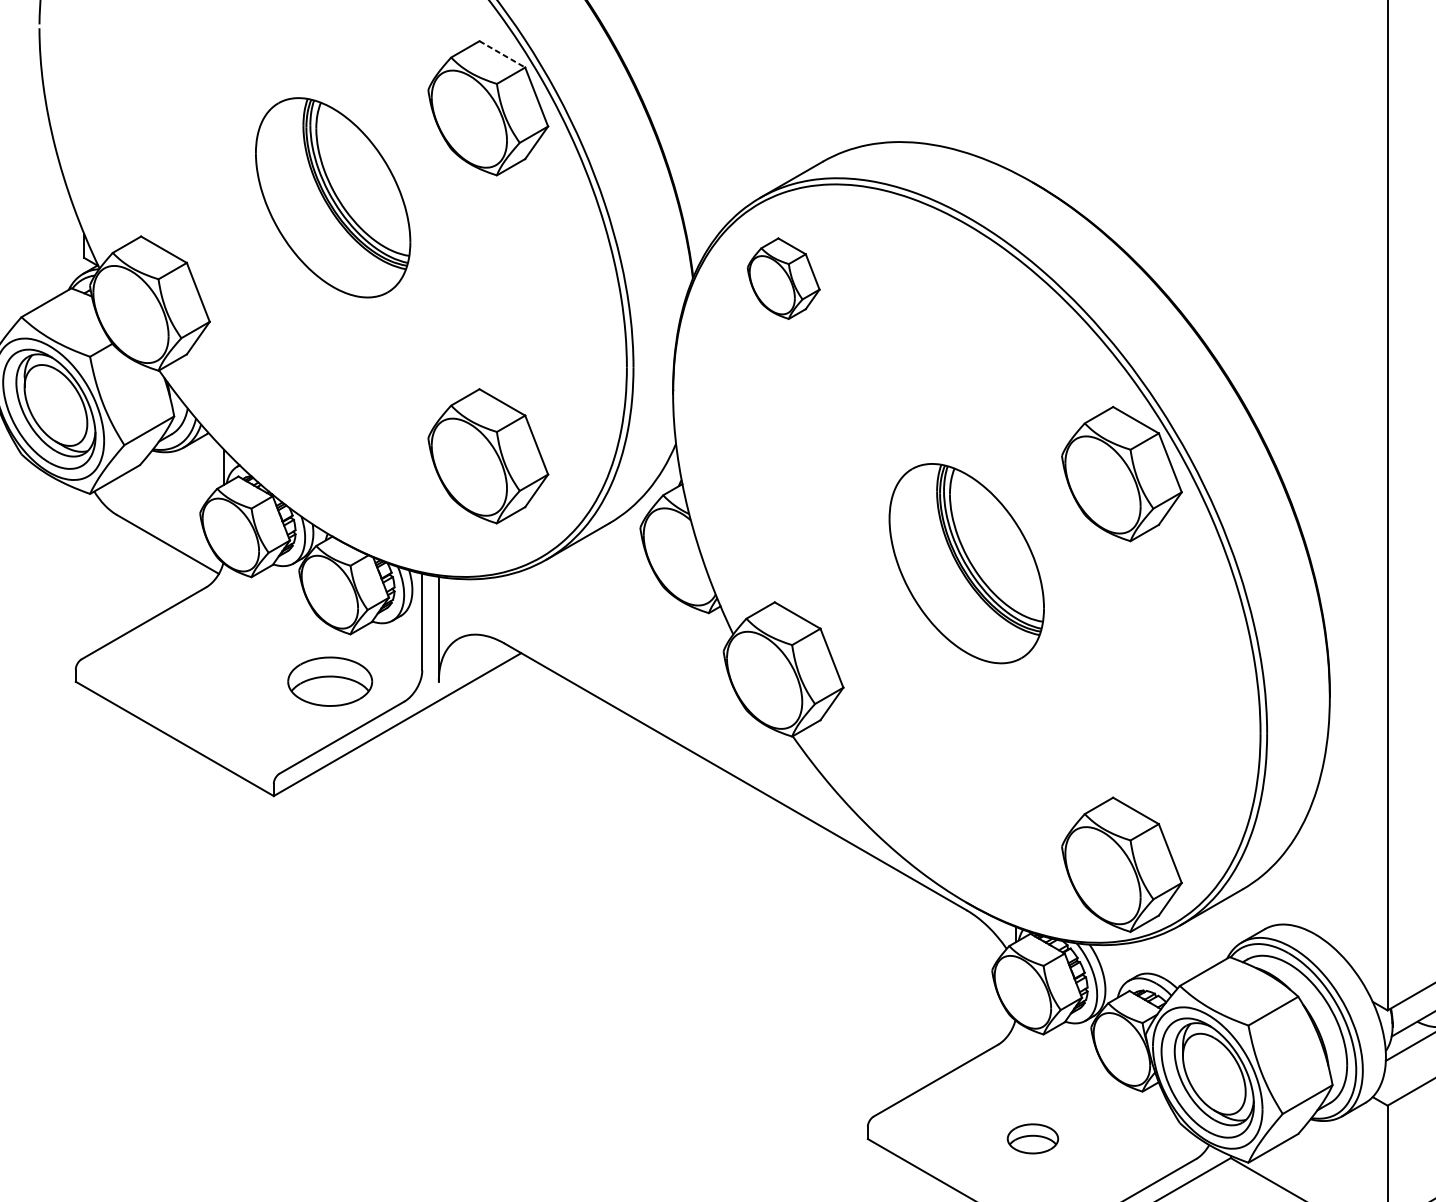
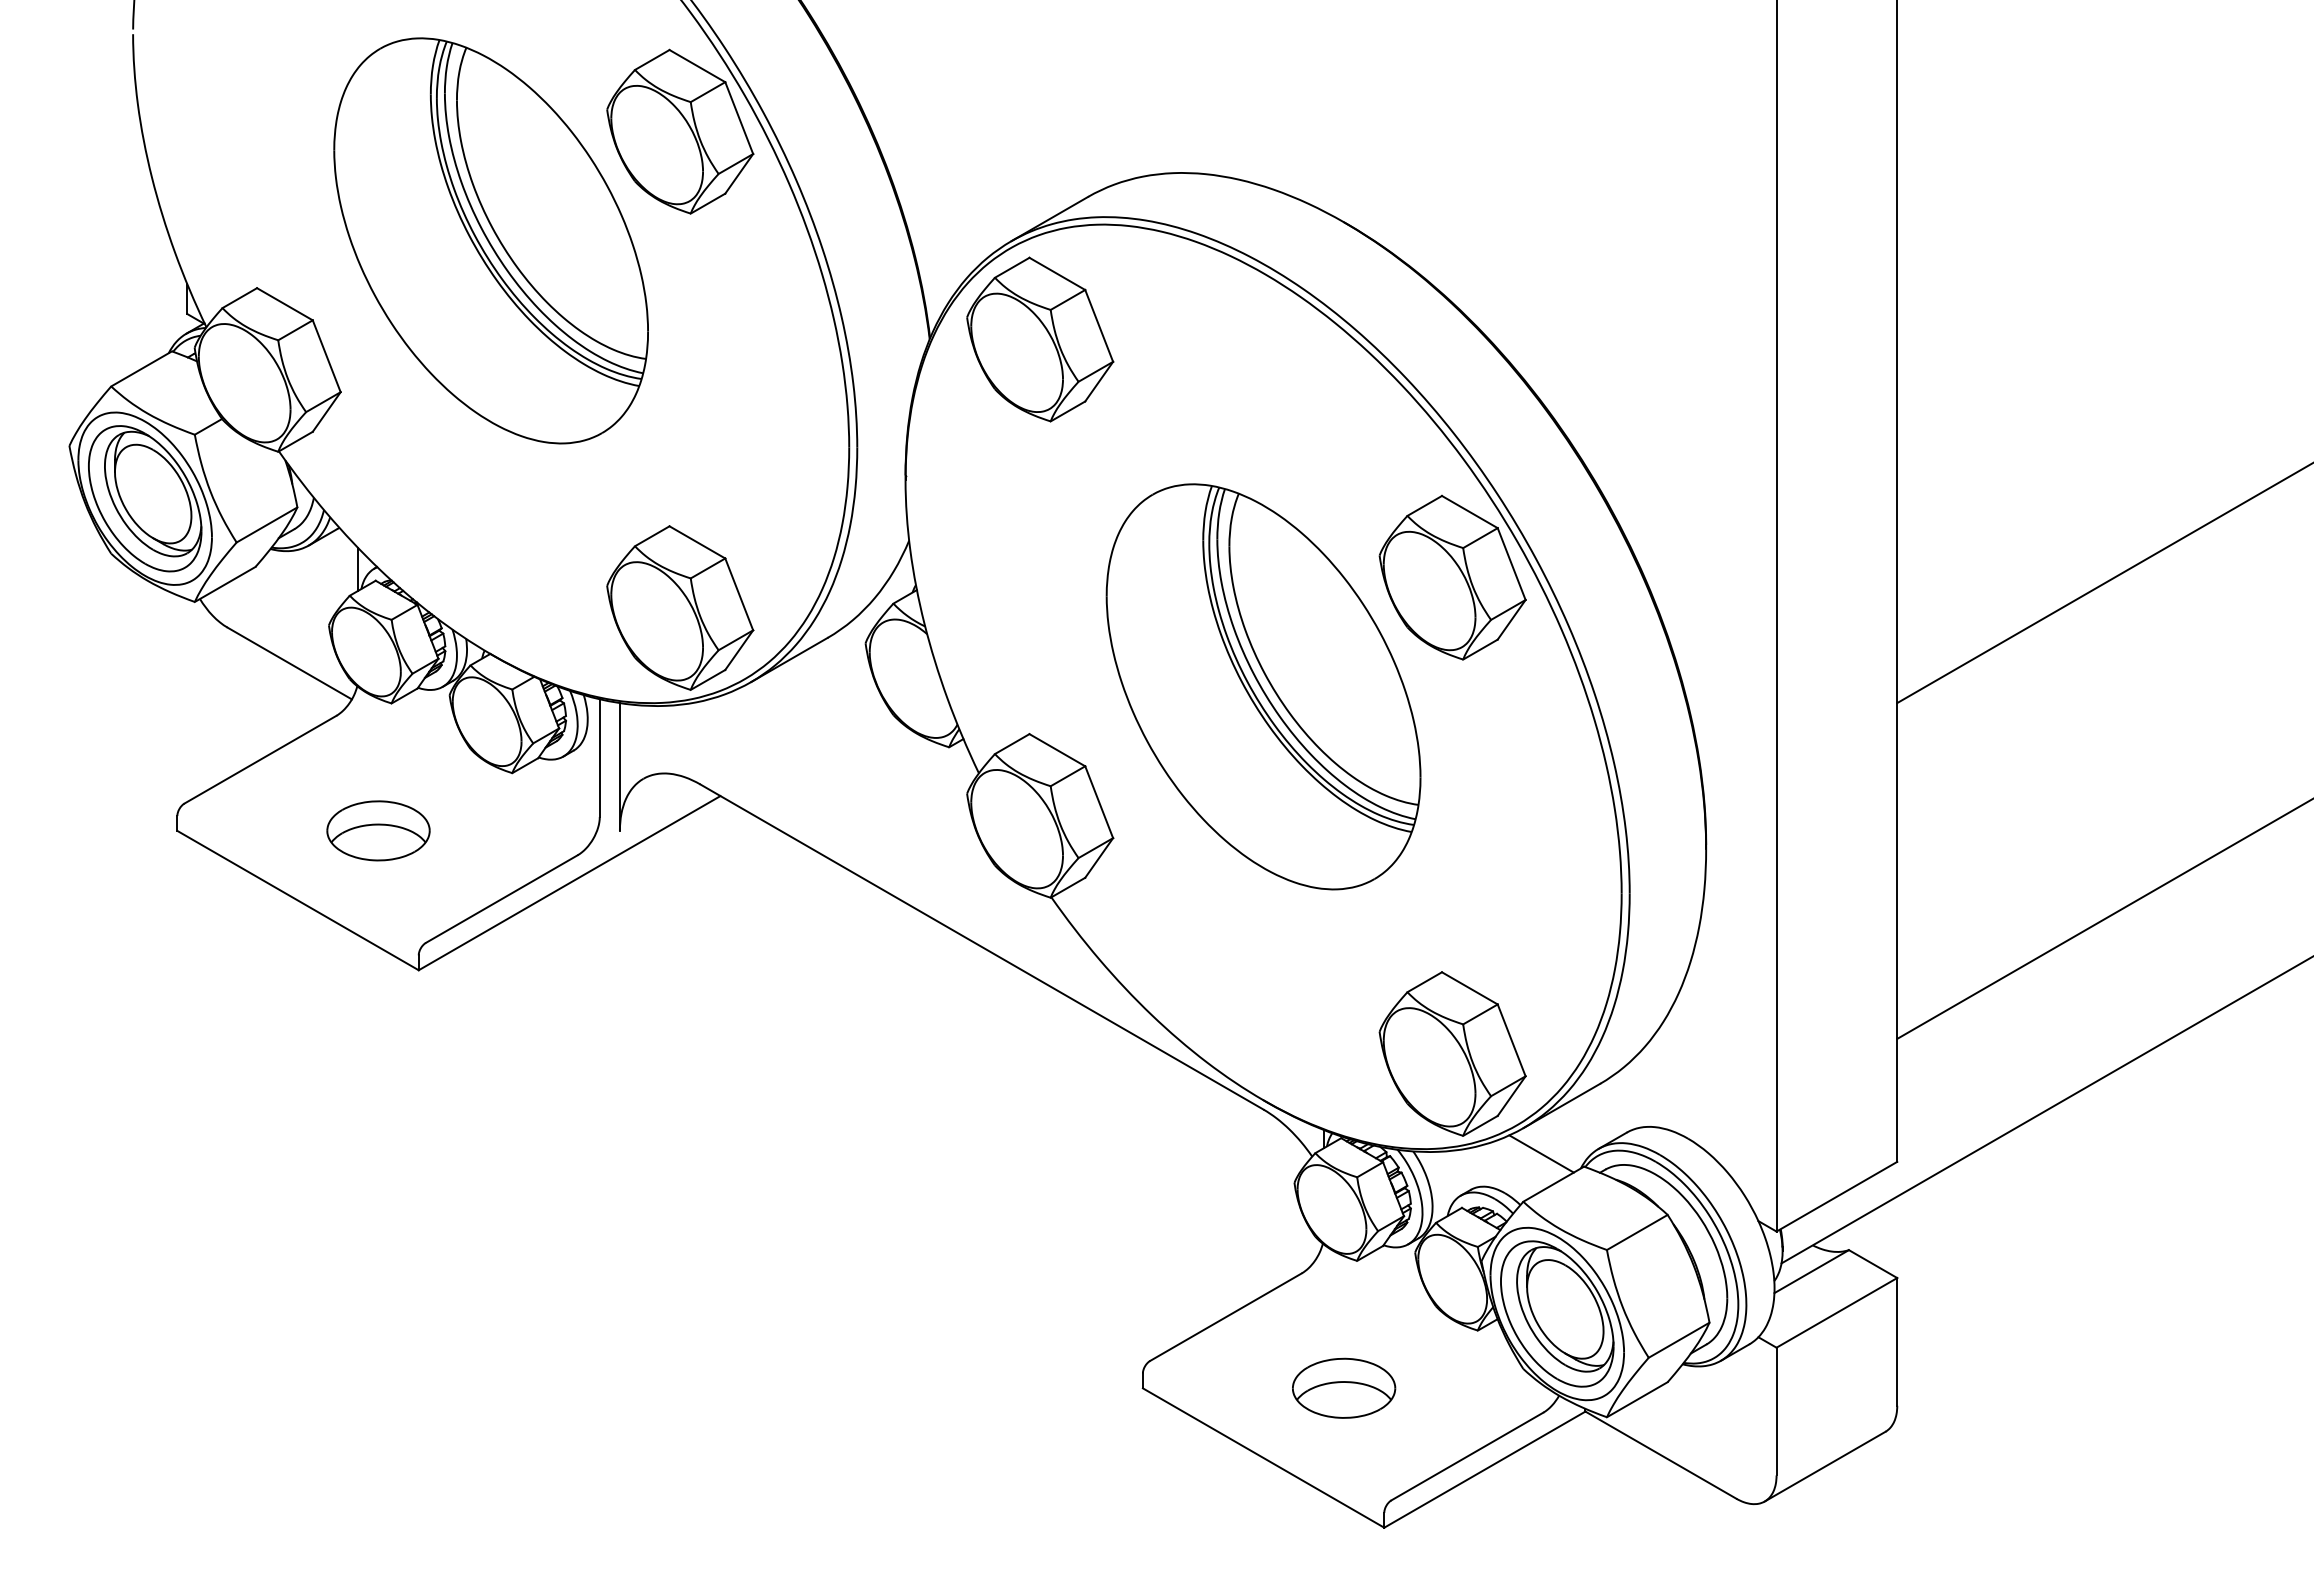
line: (502, 54) -> (697, 66), dashed -> solid
part: (332, 197) -> (490, 240), size x1.67
part: (783, 278) -> (1040, 339), size x1.67
part: (488, 455) -> (680, 607), moved
part: (966, 563) -> (1263, 686), size x1.67
part: (330, 681) -> (378, 830), moved
line: (1194, 946) -> (1541, 1153), added
part: (1033, 1138) -> (1344, 1387), size x1.67

